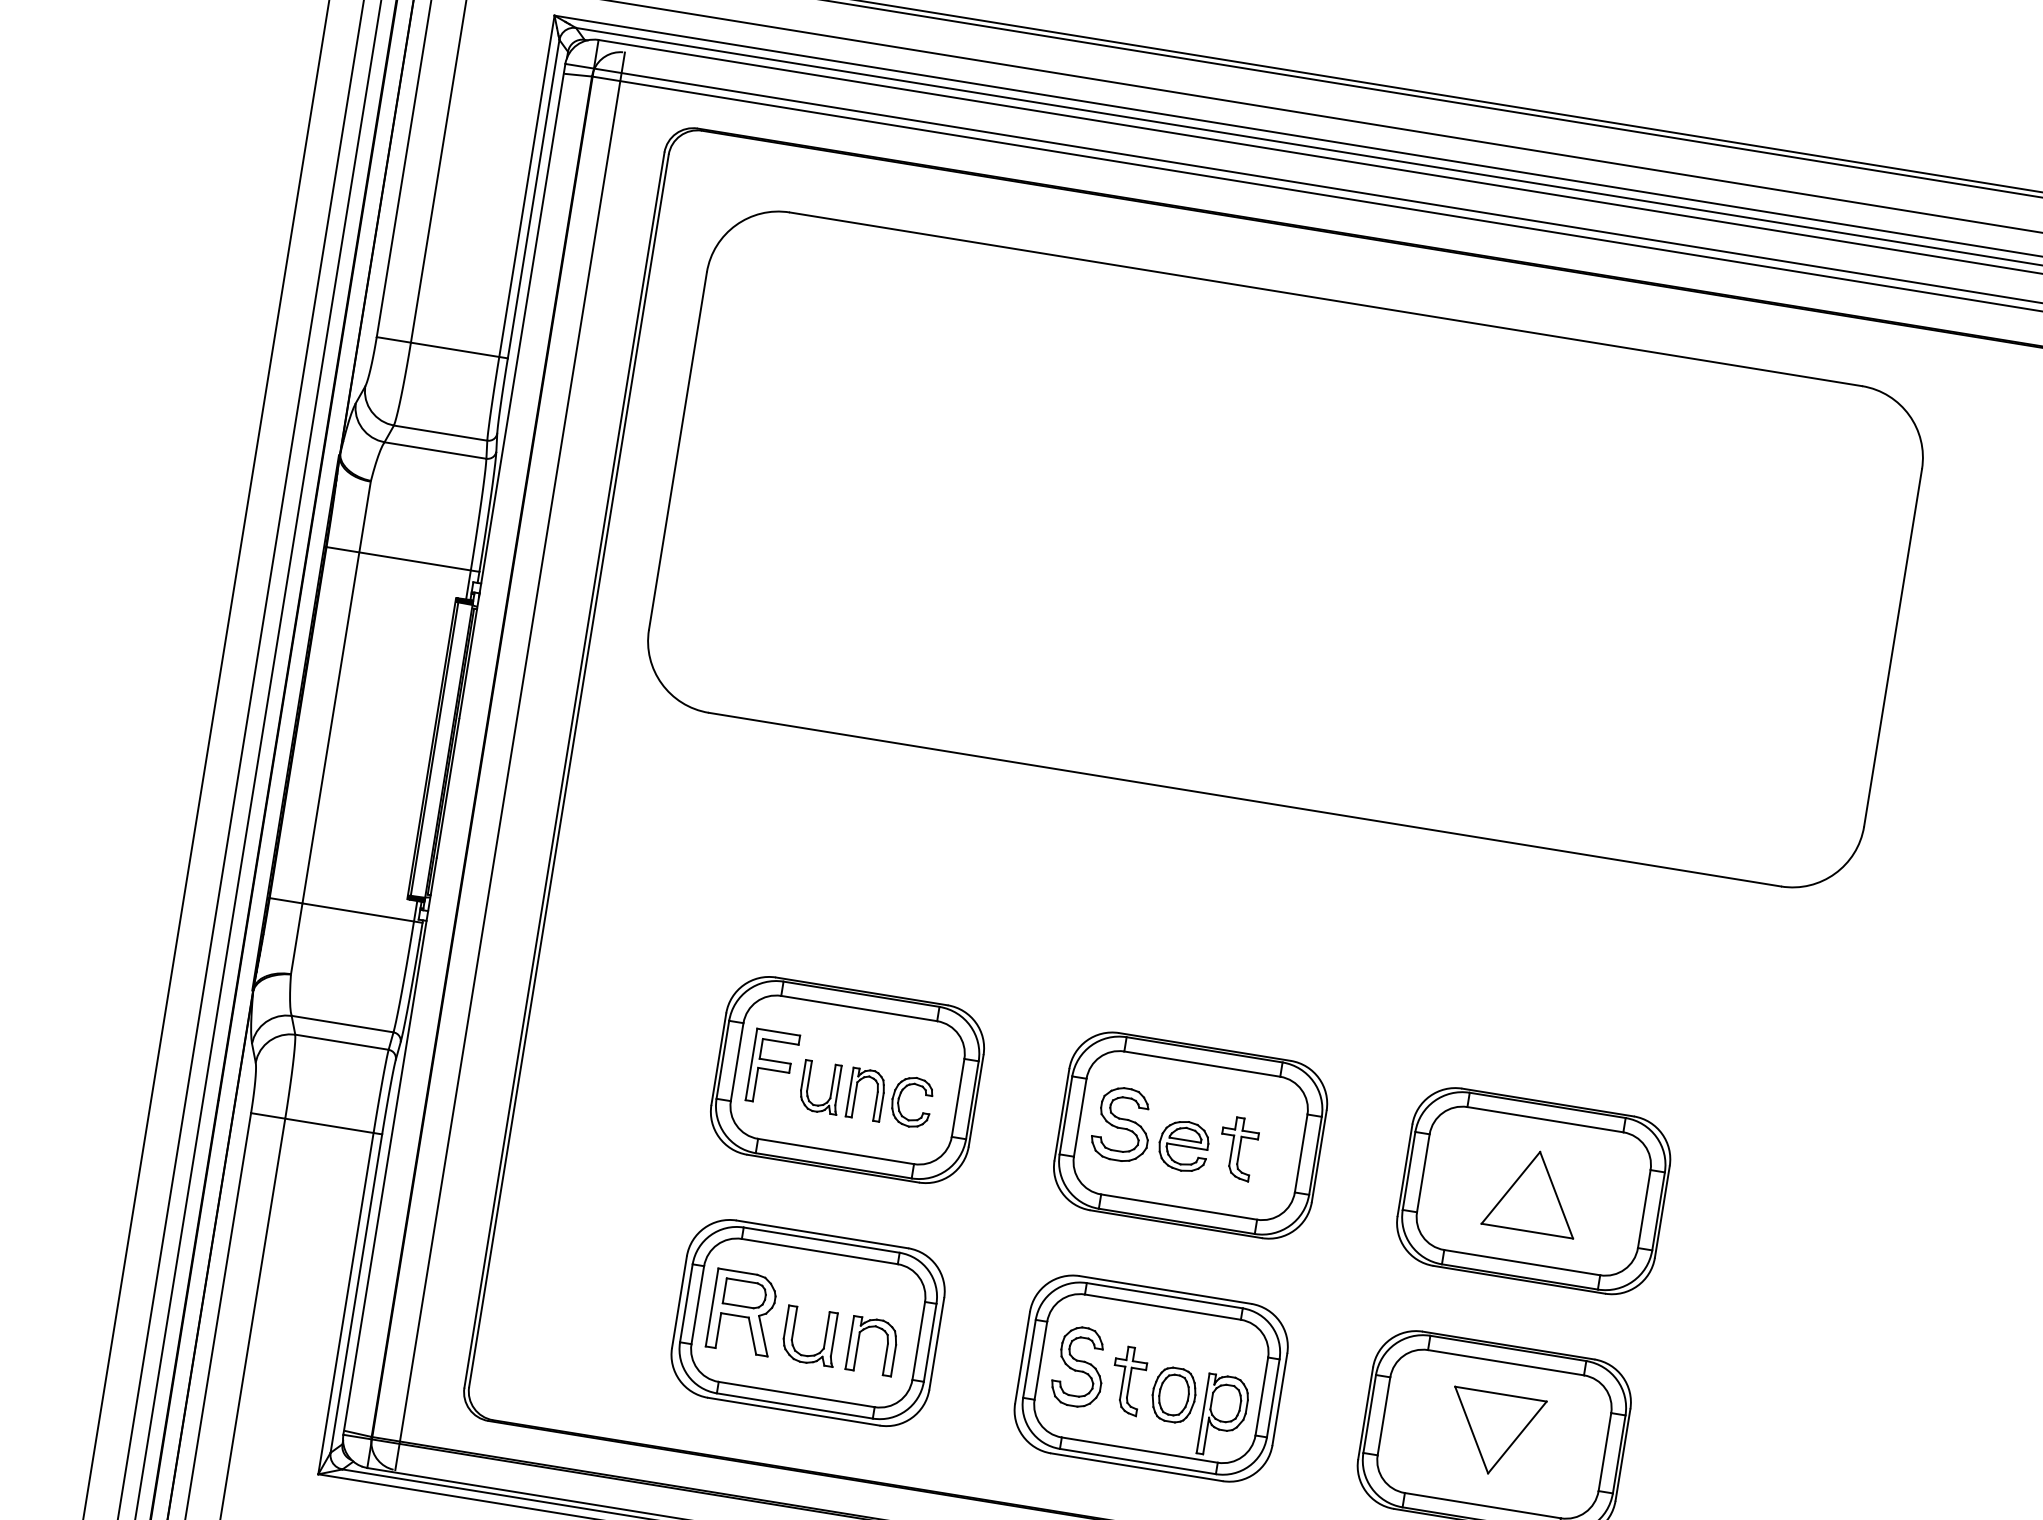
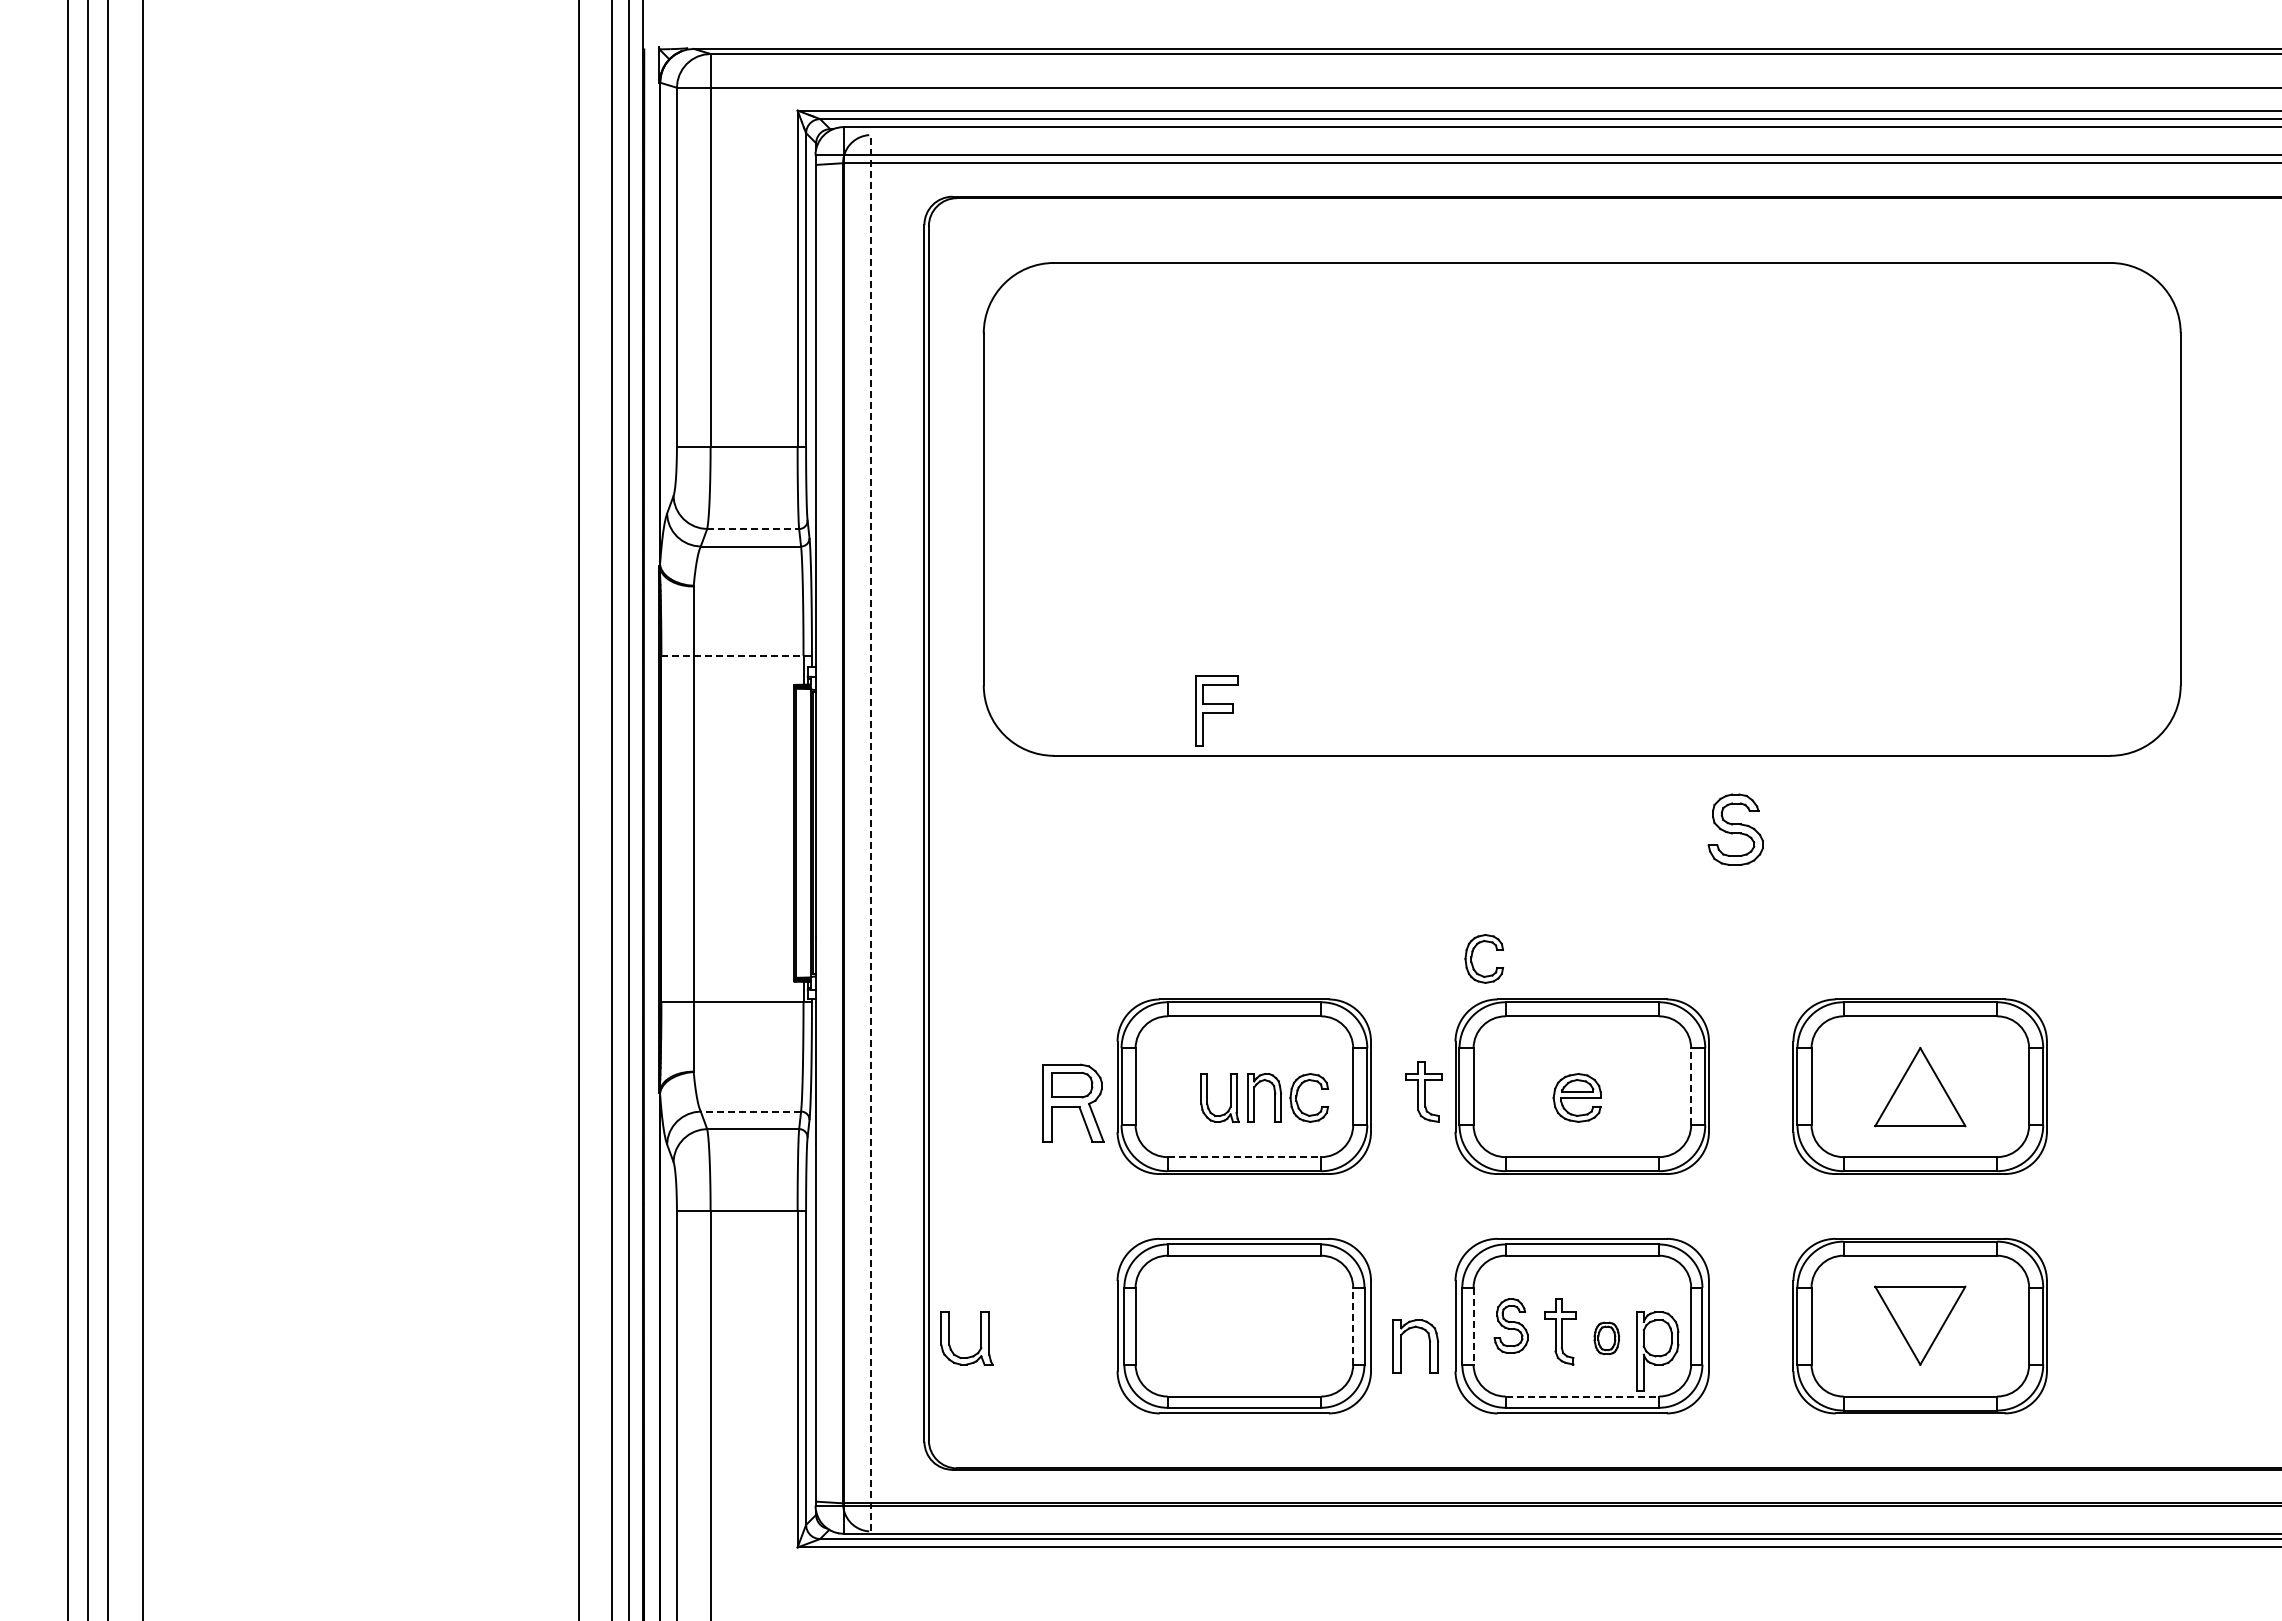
line: (440, 433) -> (753, 529), solid -> dashed
line: (403, 559) -> (737, 656), solid -> dashed
line: (509, 760) -> (870, 832), solid -> dashed
part: (1100, 987) -> (1472, 958), added
line: (342, 1023) -> (750, 1111), solid -> dashed
part: (772, 1067) -> (1216, 710), moved
part: (1121, 1124) -> (1735, 829), moved
part: (1237, 1148) -> (1423, 1091), moved
line: (836, 1151) -> (1244, 1157), solid -> dashed
line: (1301, 1153) -> (1691, 1086), solid -> dashed
part: (743, 1311) -> (1073, 1102), moved
part: (824, 1338) -> (980, 1338), moved
line: (919, 1340) -> (1353, 1325), solid -> dashed
part: (858, 1344) -> (1401, 1346), moved
line: (1040, 1361) -> (1473, 1326), solid -> dashed
part: (1078, 1366) -> (1510, 1325), size x0.7
part: (1173, 1395) -> (1606, 1338), size x0.6
line: (1139, 1450) -> (1582, 1396), solid -> dashed

